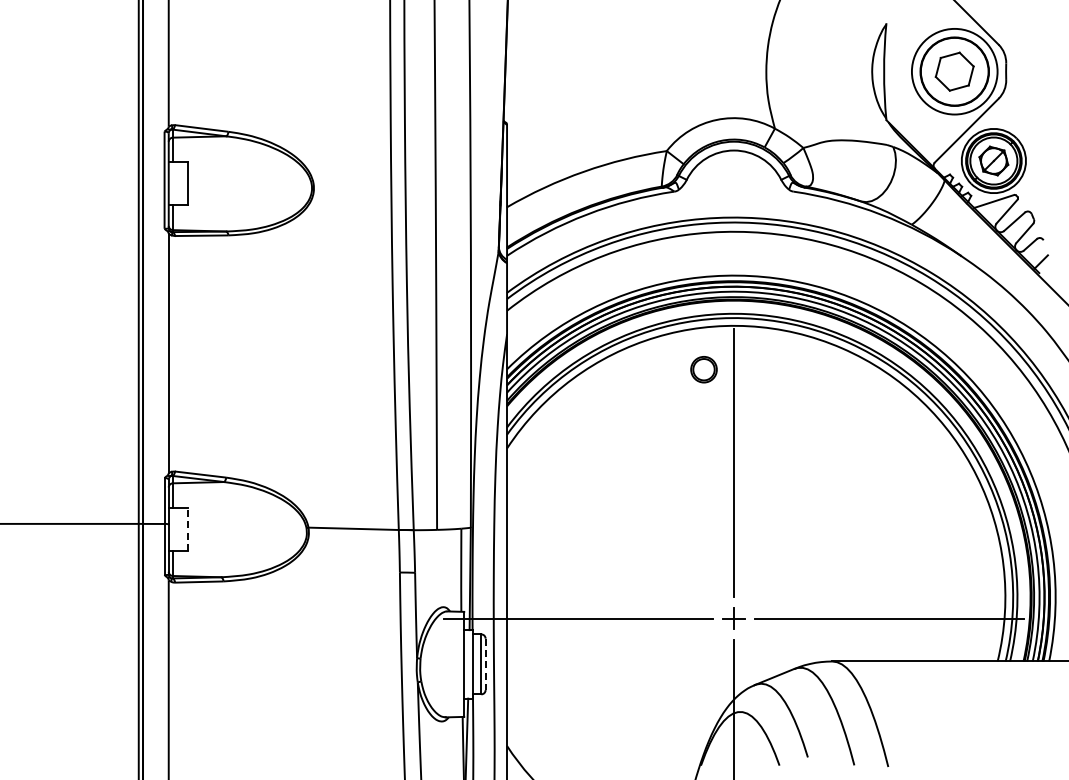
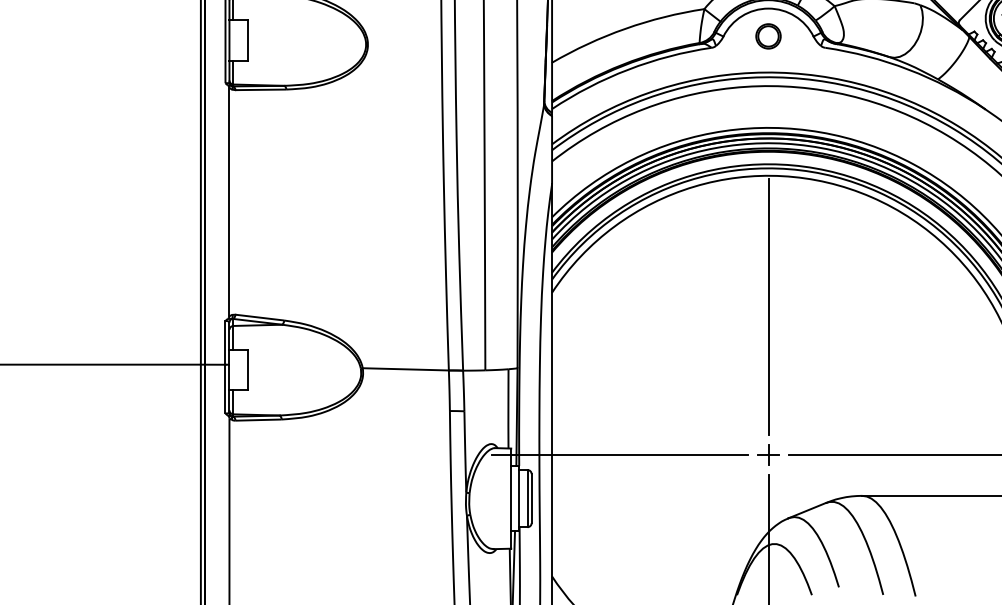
part: (703, 369) -> (768, 36), moved
line: (188, 529) -> (248, 369), dashed -> solid
line: (485, 664) -> (531, 498), dashed -> solid

